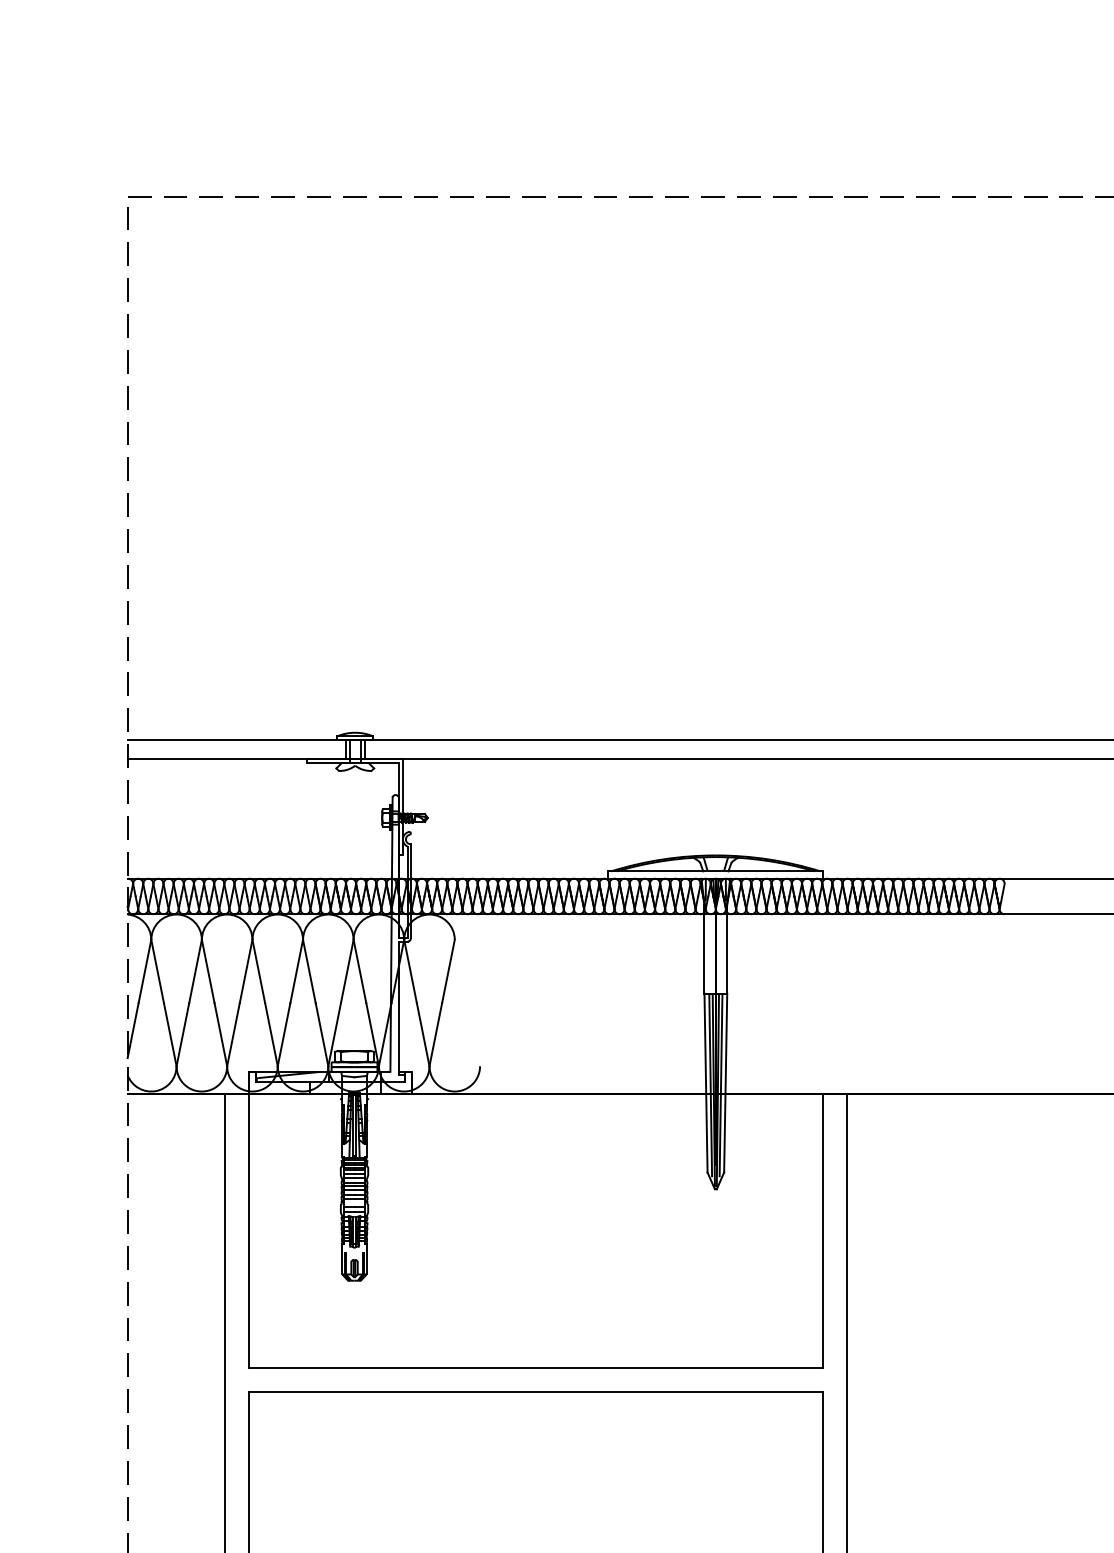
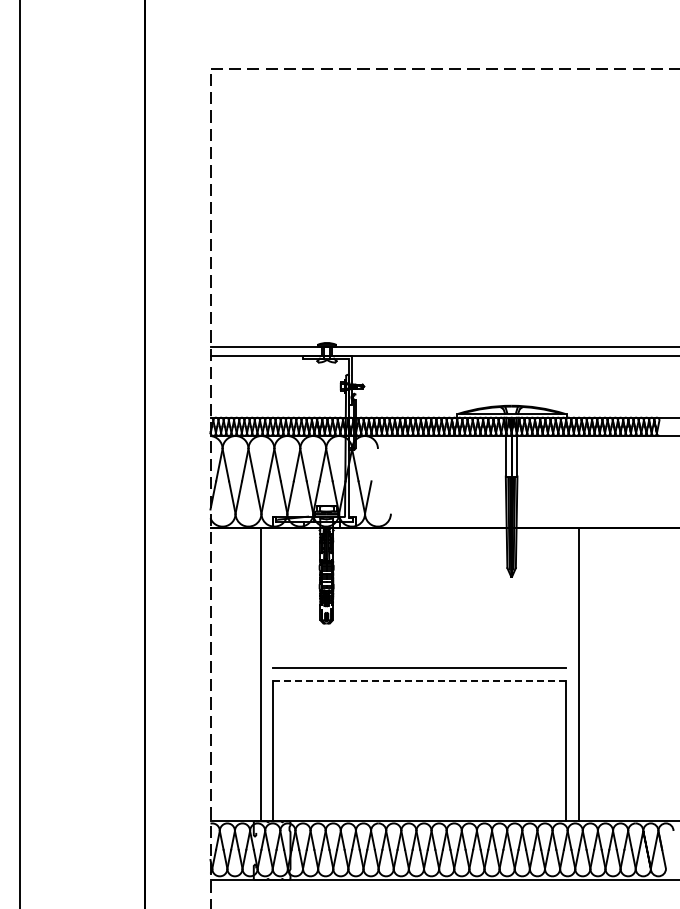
line: (447, 970) -> (374, 464), removed
line: (248, 1229) -> (272, 597), removed
line: (823, 1229) -> (566, 597), removed
line: (535, 1392) -> (419, 680), solid -> dashed

